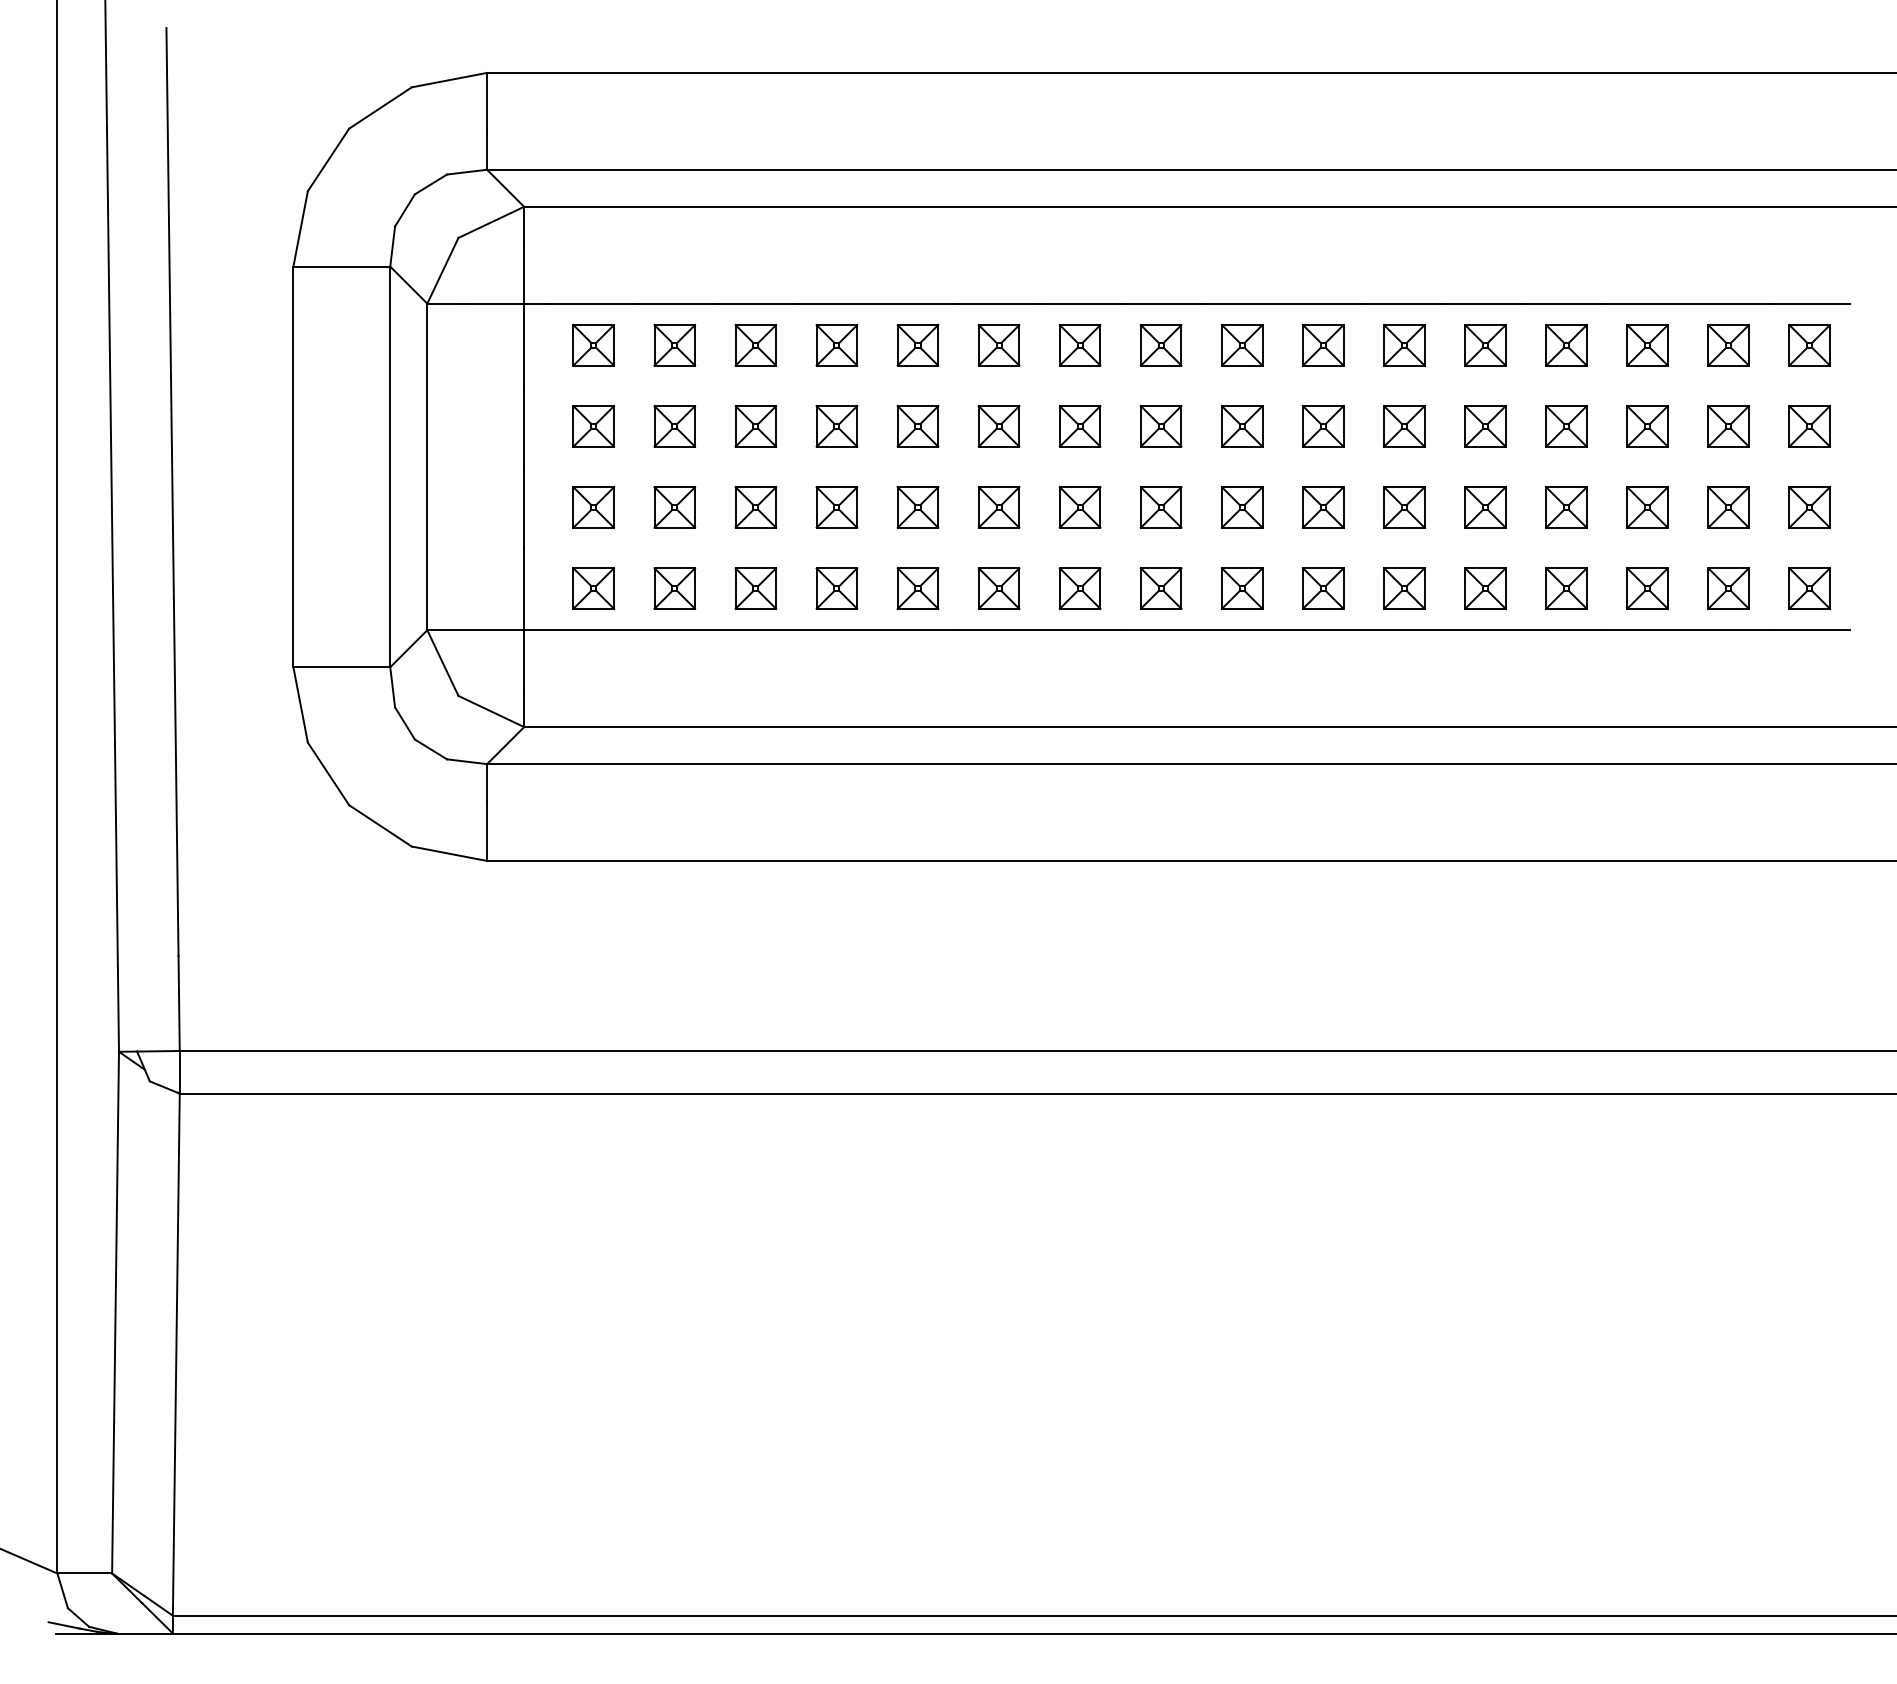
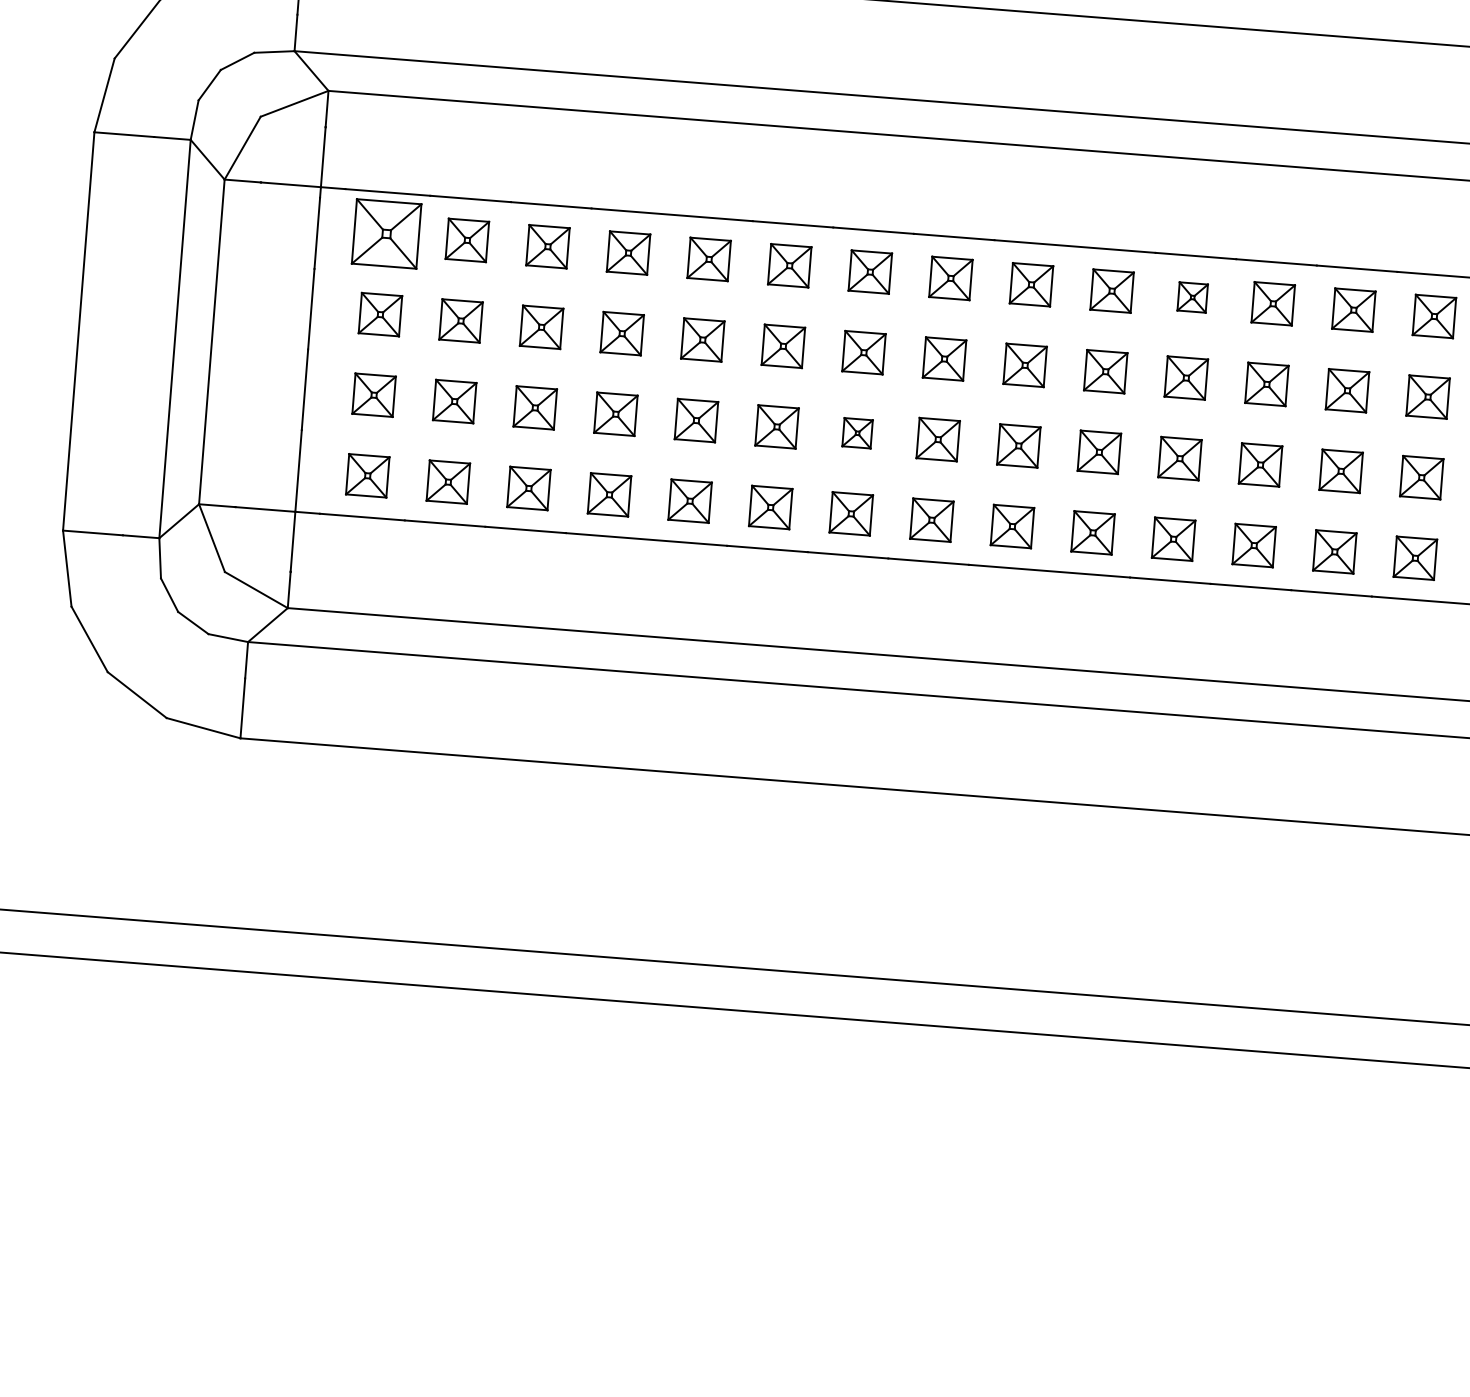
part: (593, 345) -> (386, 234), size x1.6
part: (1404, 345) -> (1192, 297), size x0.7
part: (1079, 507) -> (857, 433), size x0.7

